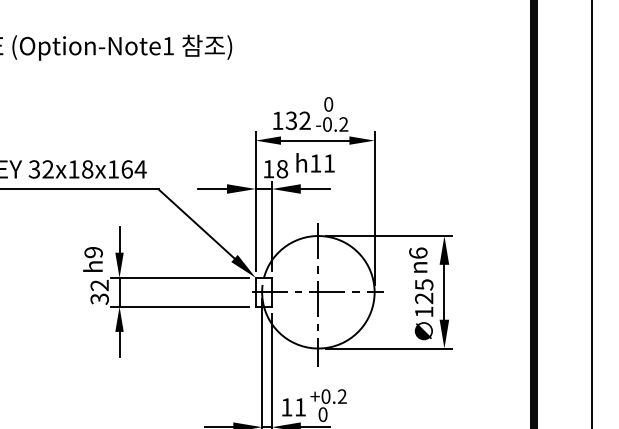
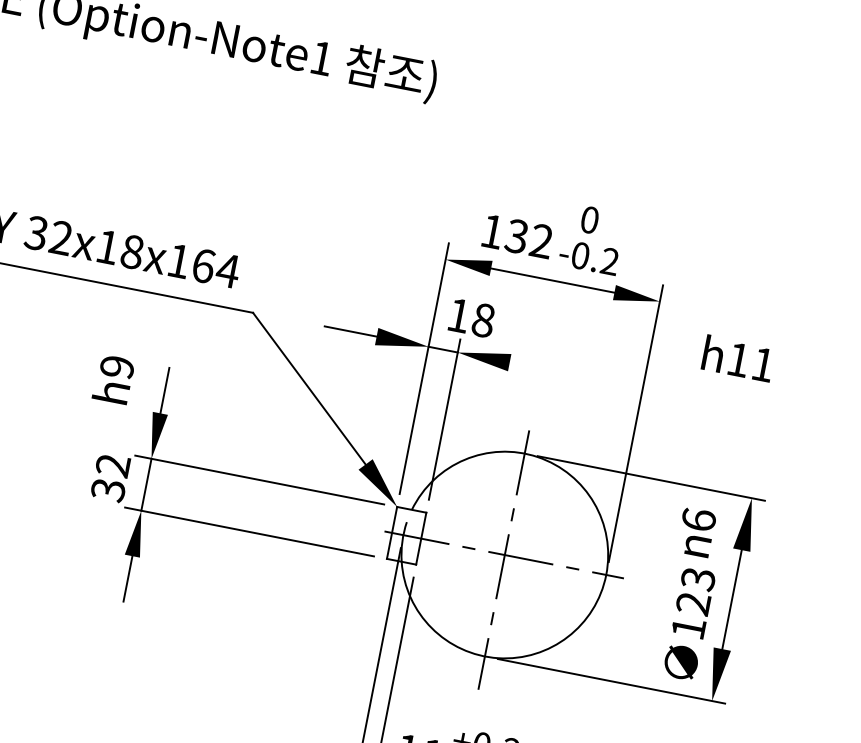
text: (315, 162) -> (738, 357), moved
line: (314, 189) -> (534, 368), removed
text: (92, 259) -> (112, 379), moved
text: (423, 284) -> (697, 578), 125 -> 123

